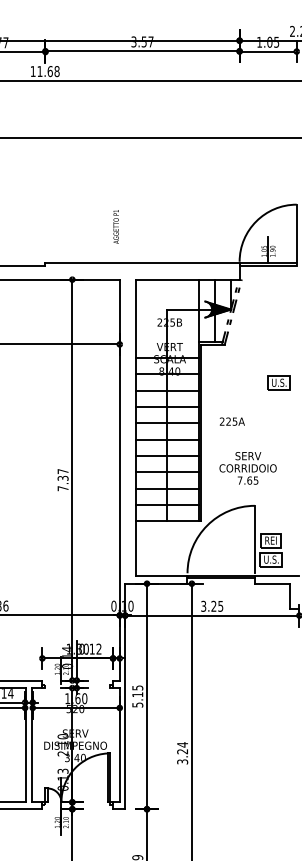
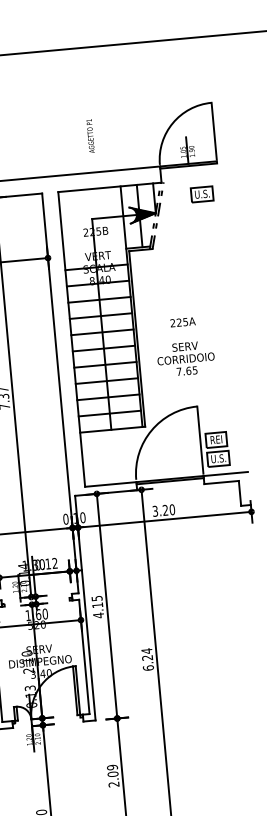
text: (115, 226) -> (89, 135), moved
part: (278, 382) -> (201, 193), moved
text: (231, 421) -> (182, 322), moved
text: (247, 468) -> (185, 359), moved
text: (220, 605) -> (172, 508), 3.25 -> 3.20
text: (137, 704) -> (98, 615), 5.15 -> 4.15
text: (182, 761) -> (148, 667), 3.24 -> 6.24

